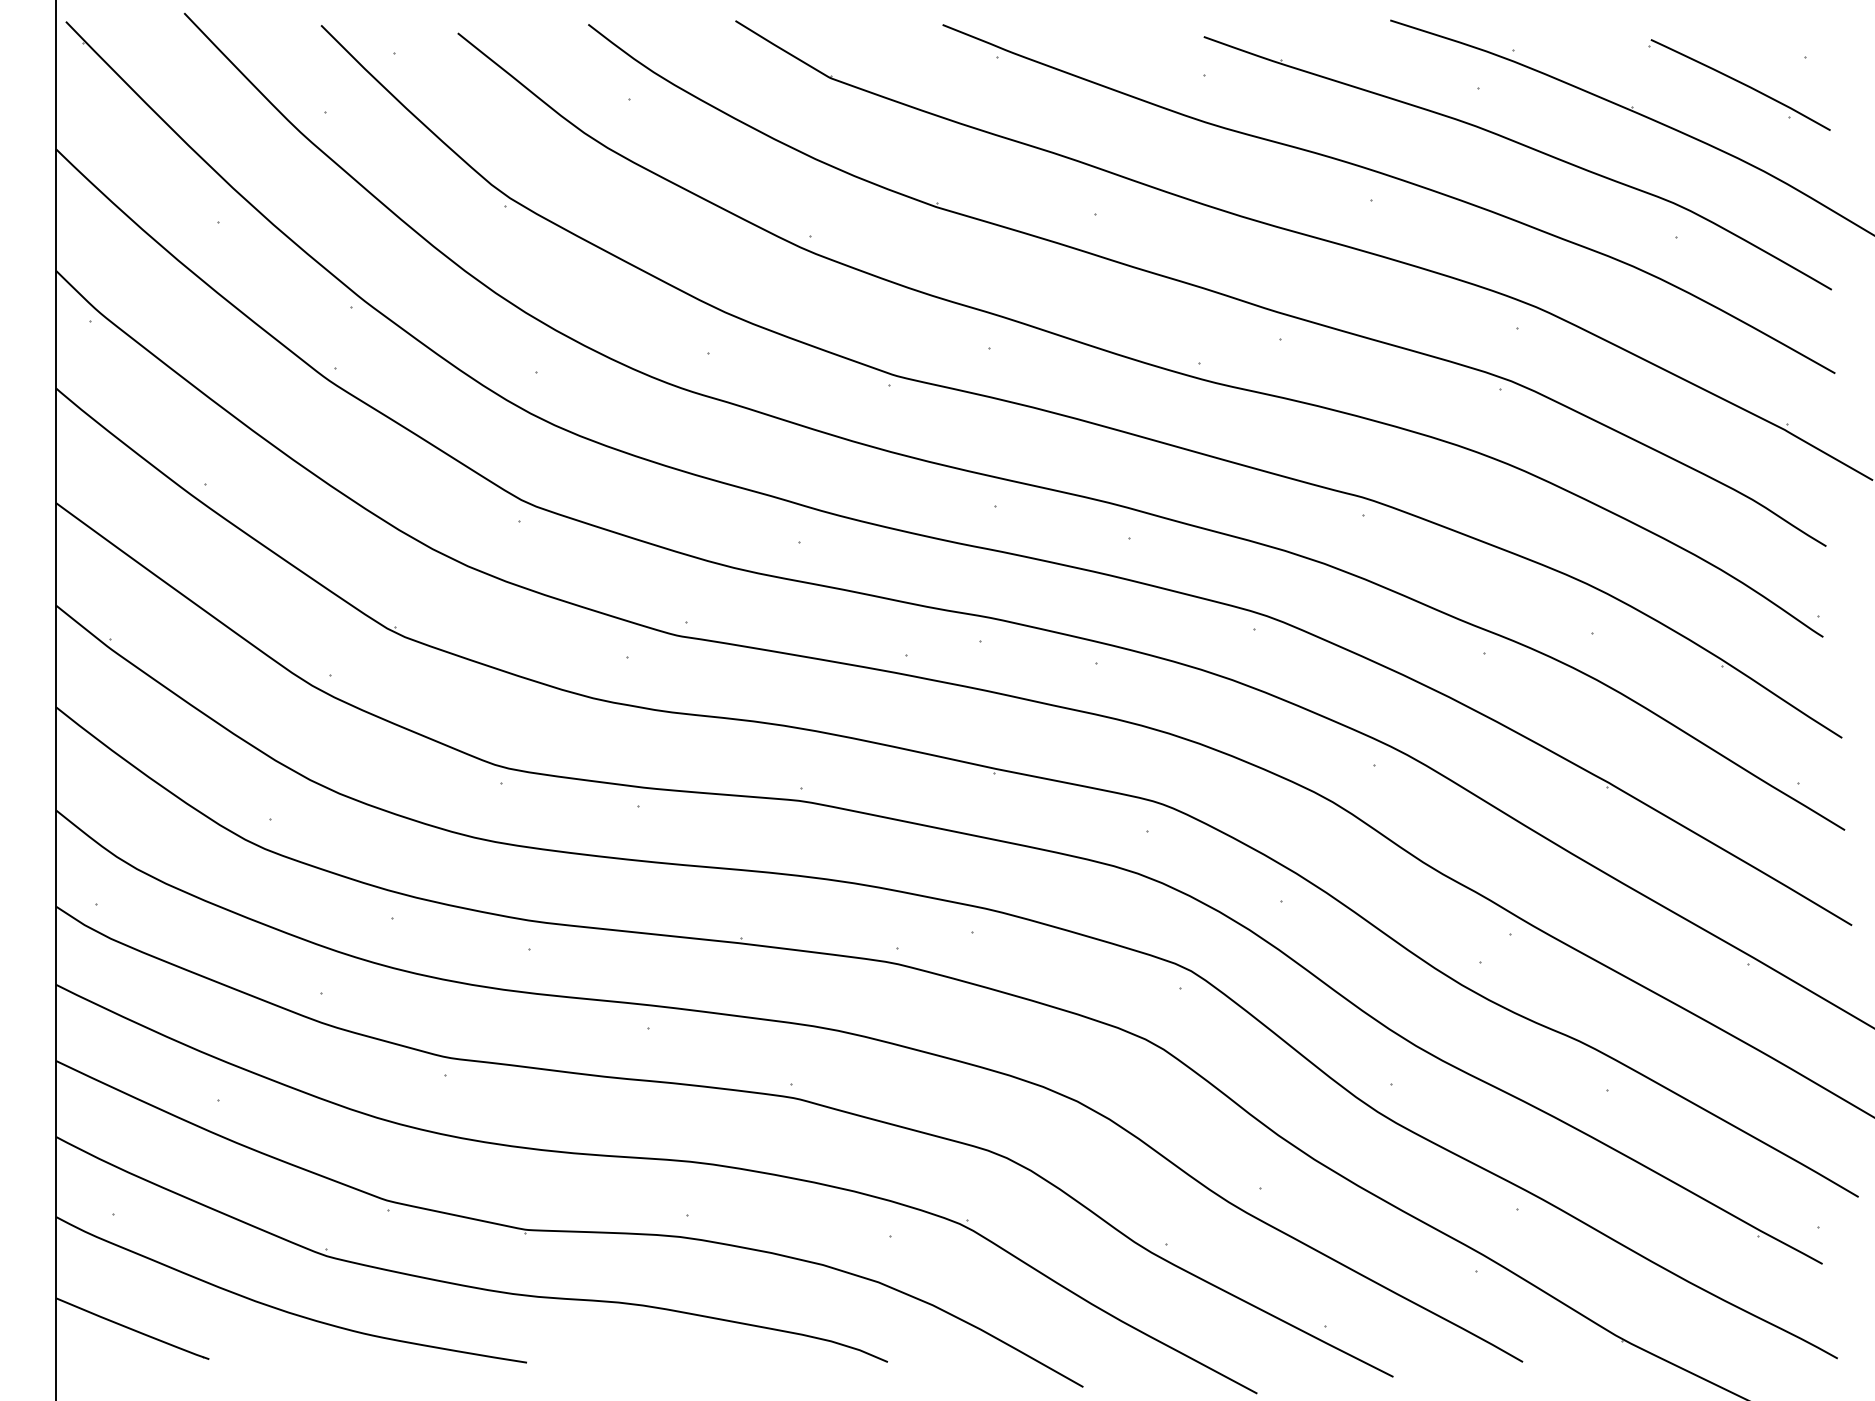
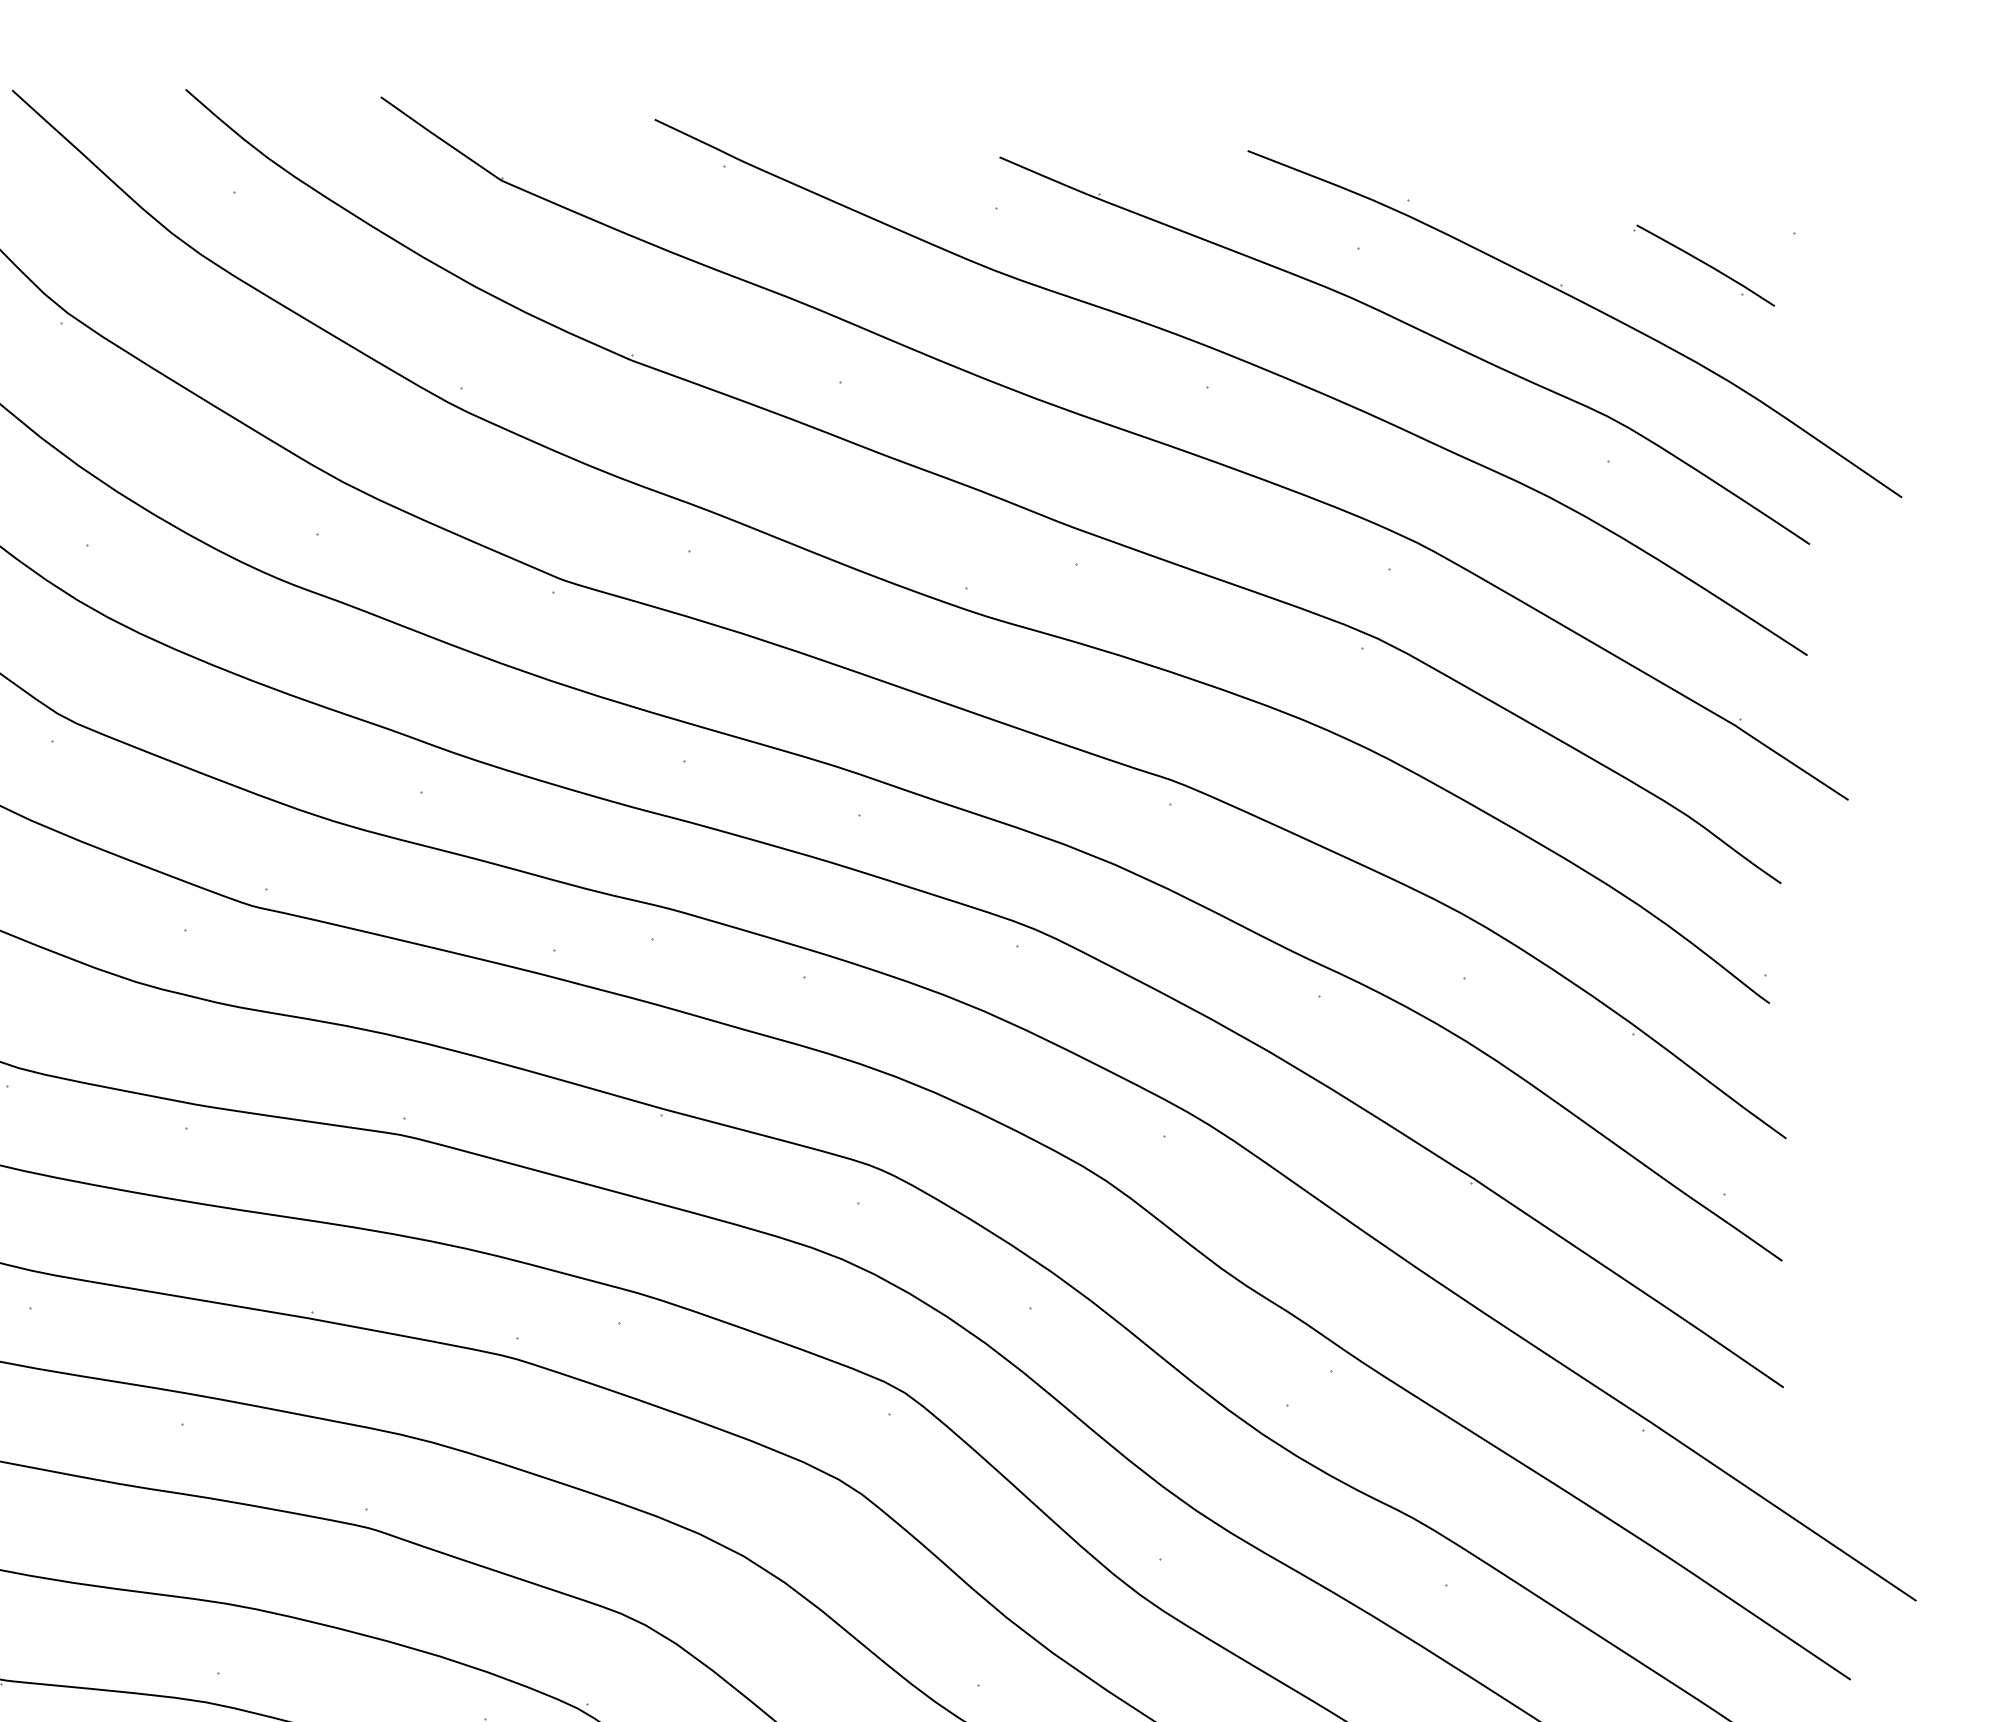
part: (1739, 84) -> (1704, 264), size x0.6

